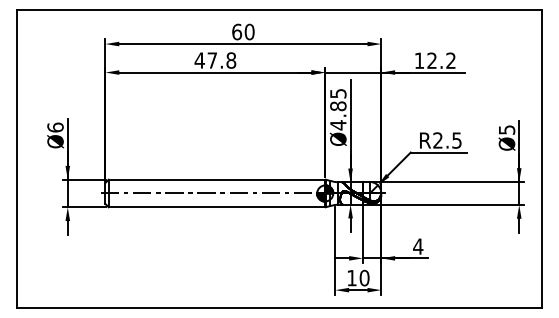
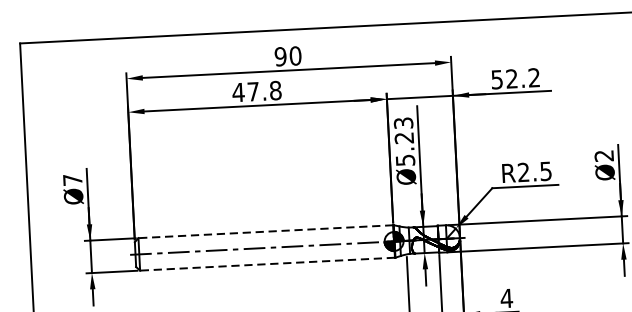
text: (237, 31) -> (281, 56), 60 -> 90
text: (419, 60) -> (497, 79), 12.2 -> 52.2
text: (338, 109) -> (404, 141), Ø4.85 -> Ø5.23
text: (55, 127) -> (72, 179), Ø6 -> Ø7
text: (506, 129) -> (603, 155), Ø5 -> Ø2
line: (216, 179) -> (265, 231), solid -> dashed
line: (216, 207) -> (266, 264), solid -> dashed

